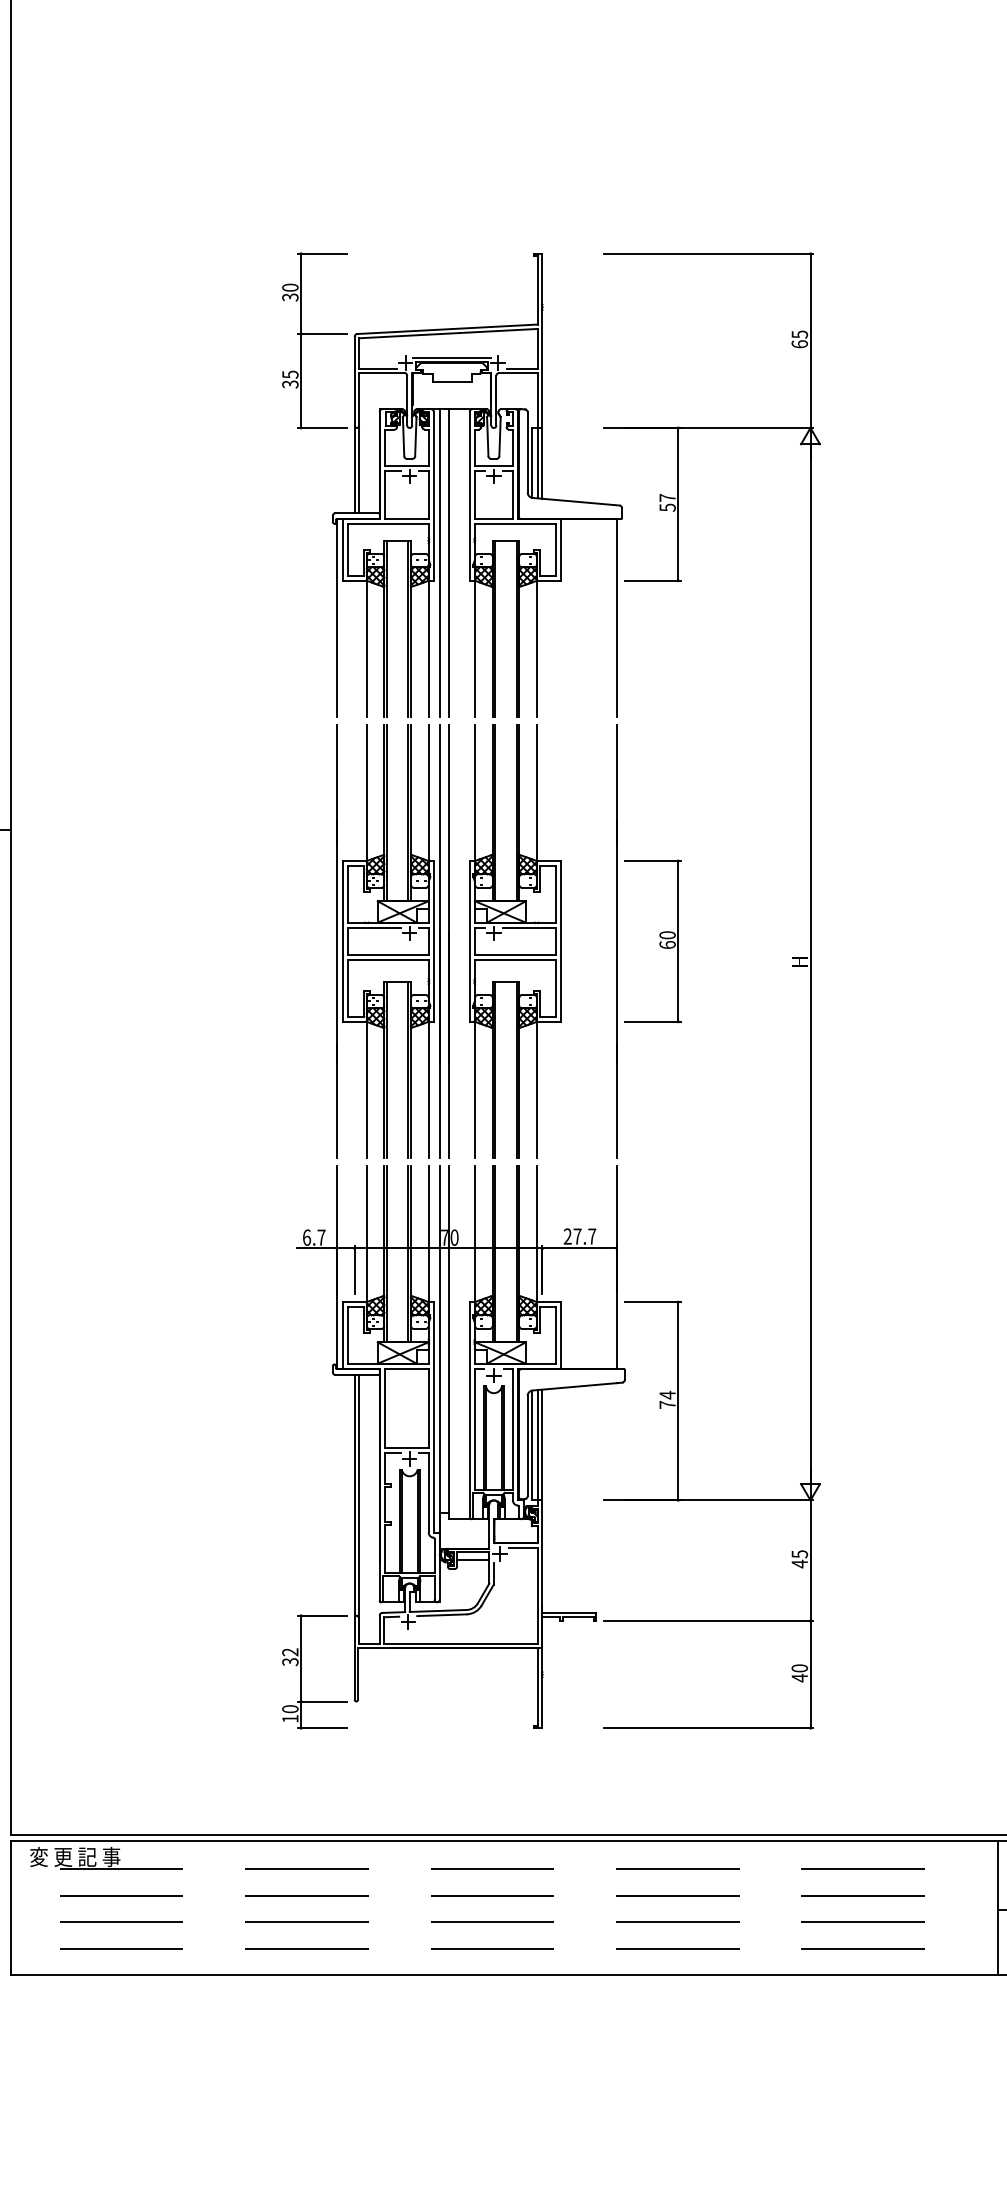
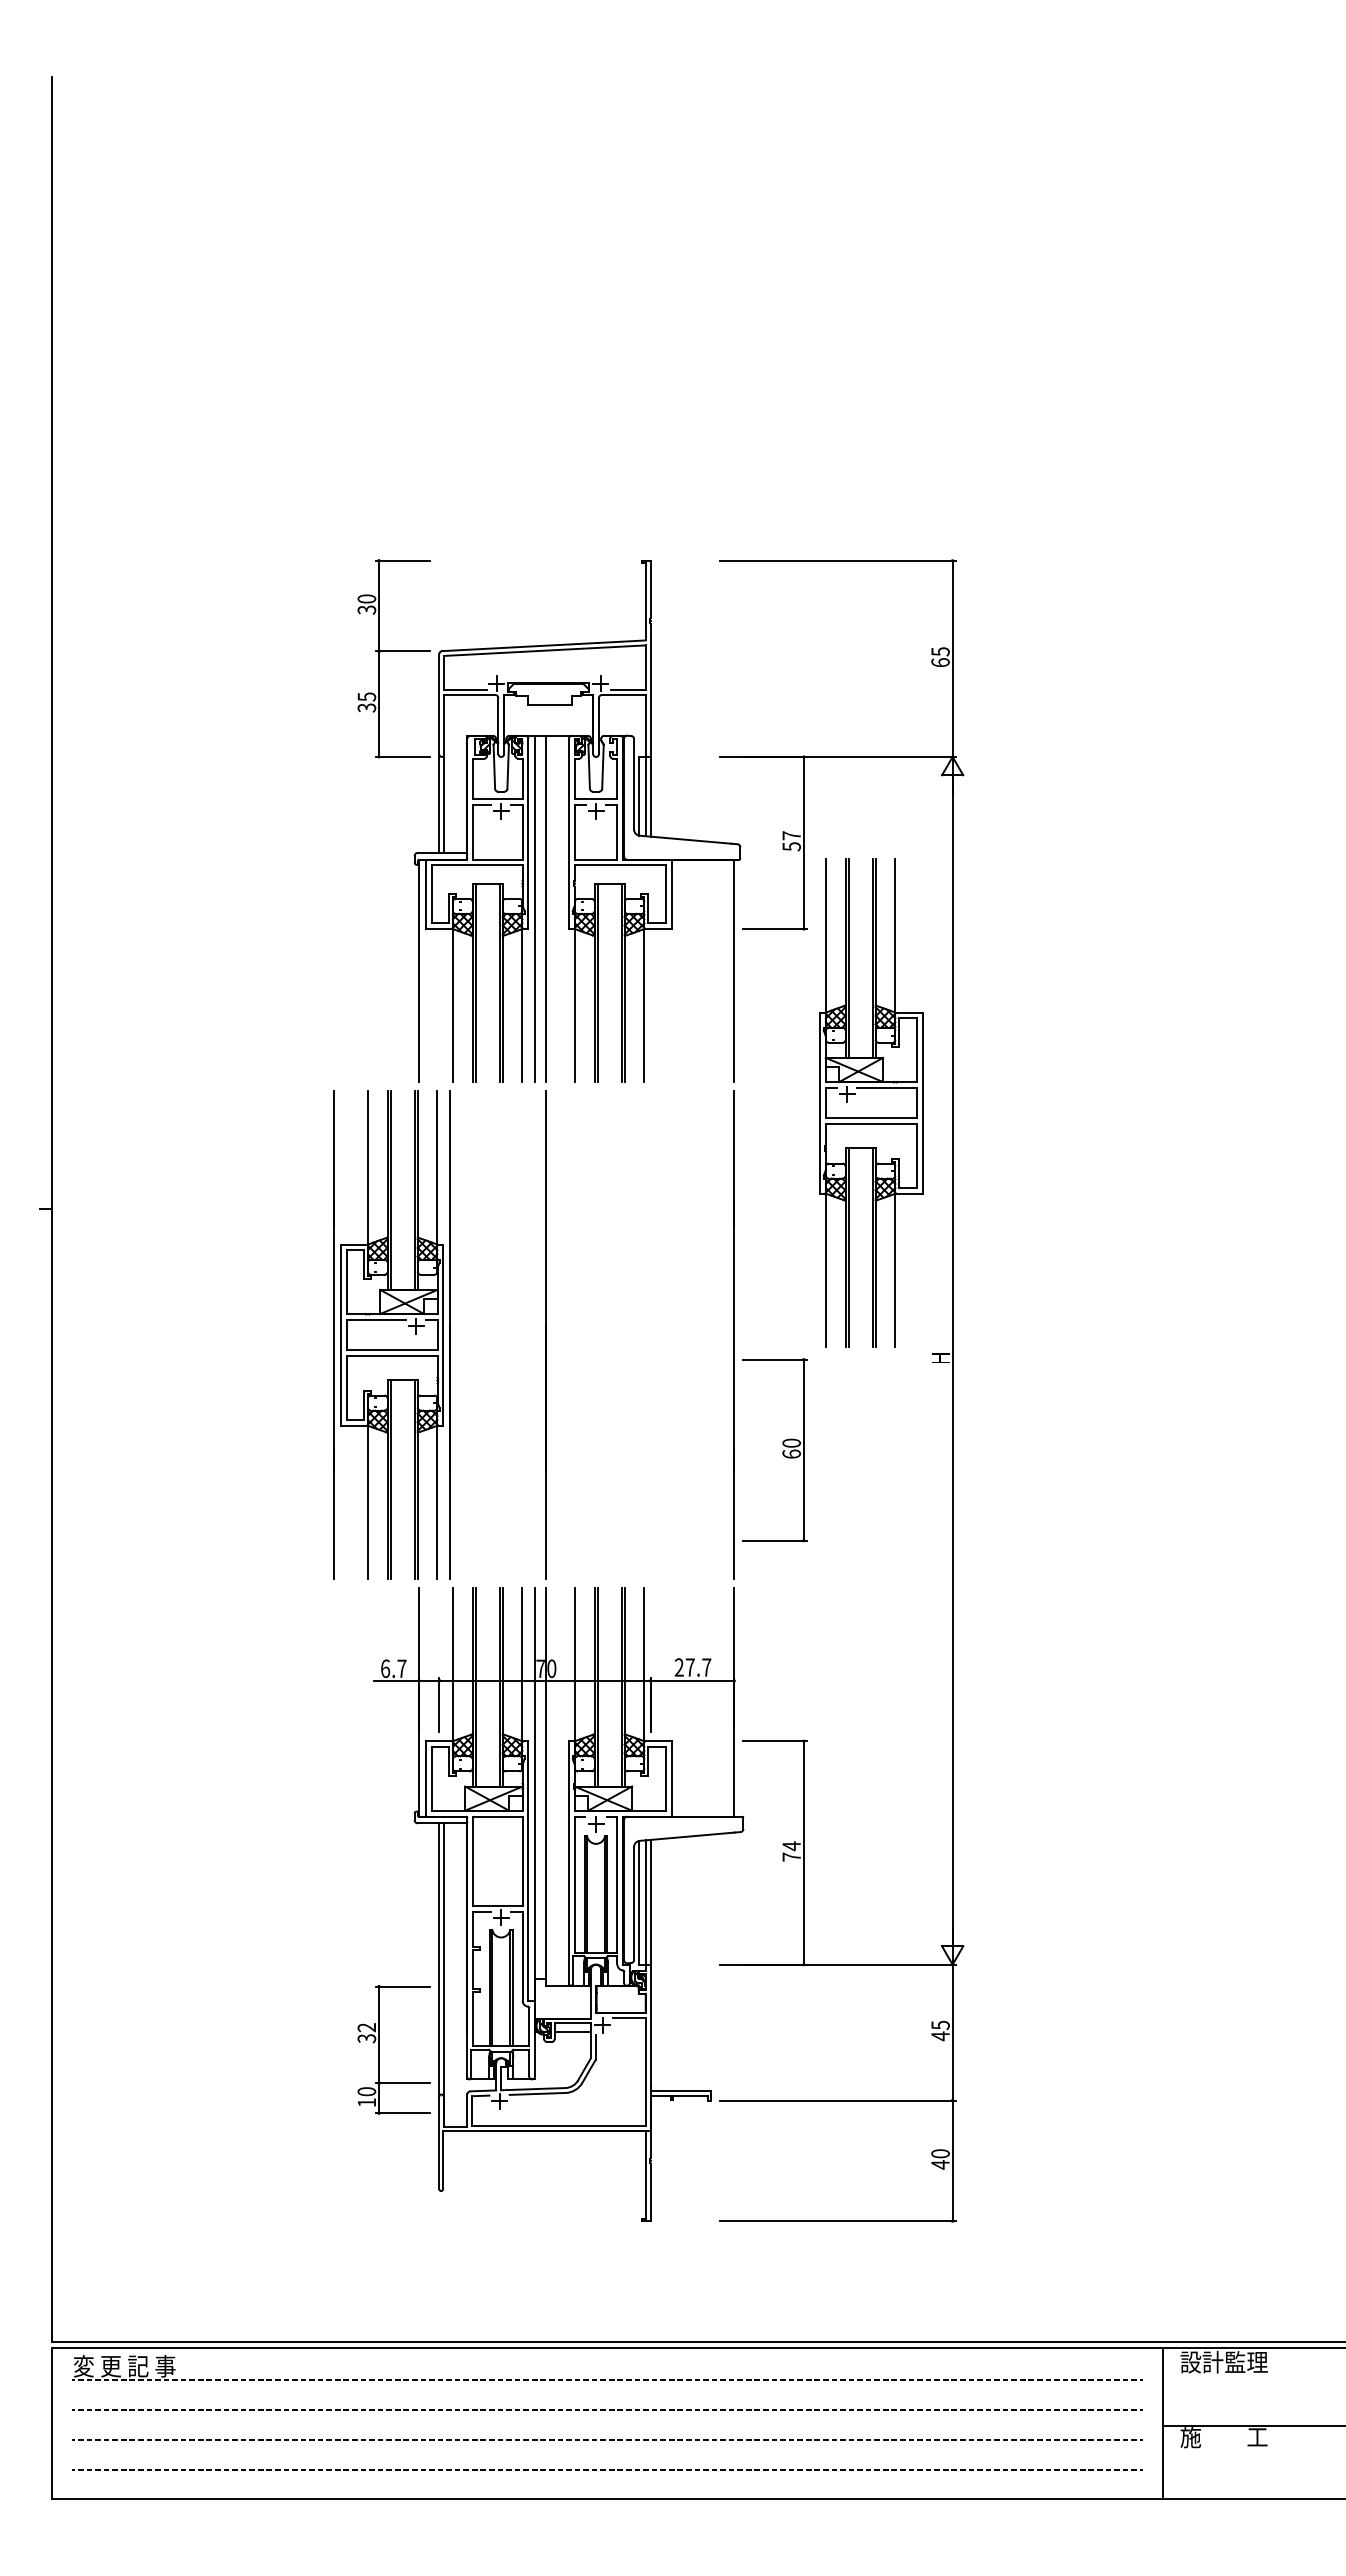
line: (451, 358) -> (548, 678), removed
part: (387, 940) -> (391, 1334), moved
part: (515, 940) -> (871, 1102), moved
part: (659, 942) -> (782, 1451), moved
part: (301, 1671) -> (379, 2049), moved

